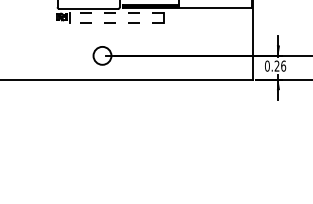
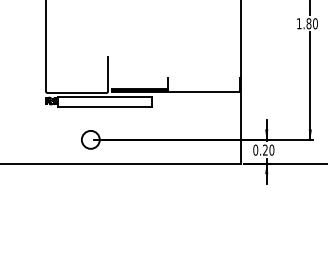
line: (117, 13) -> (105, 97), dashed -> solid
line: (117, 23) -> (105, 107), dashed -> solid
text: (283, 65) -> (271, 149), 0.26 -> 0.20

